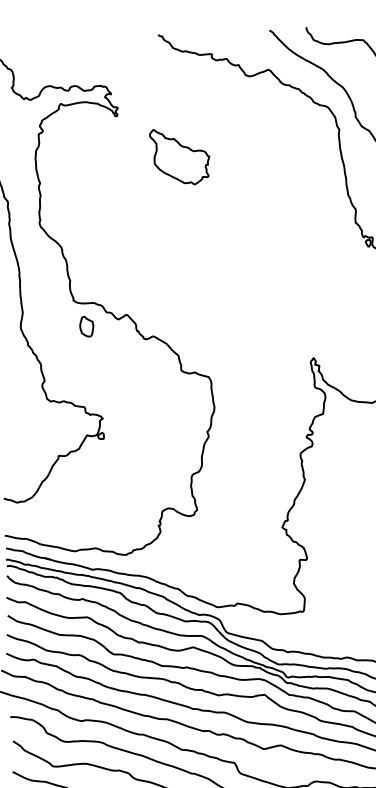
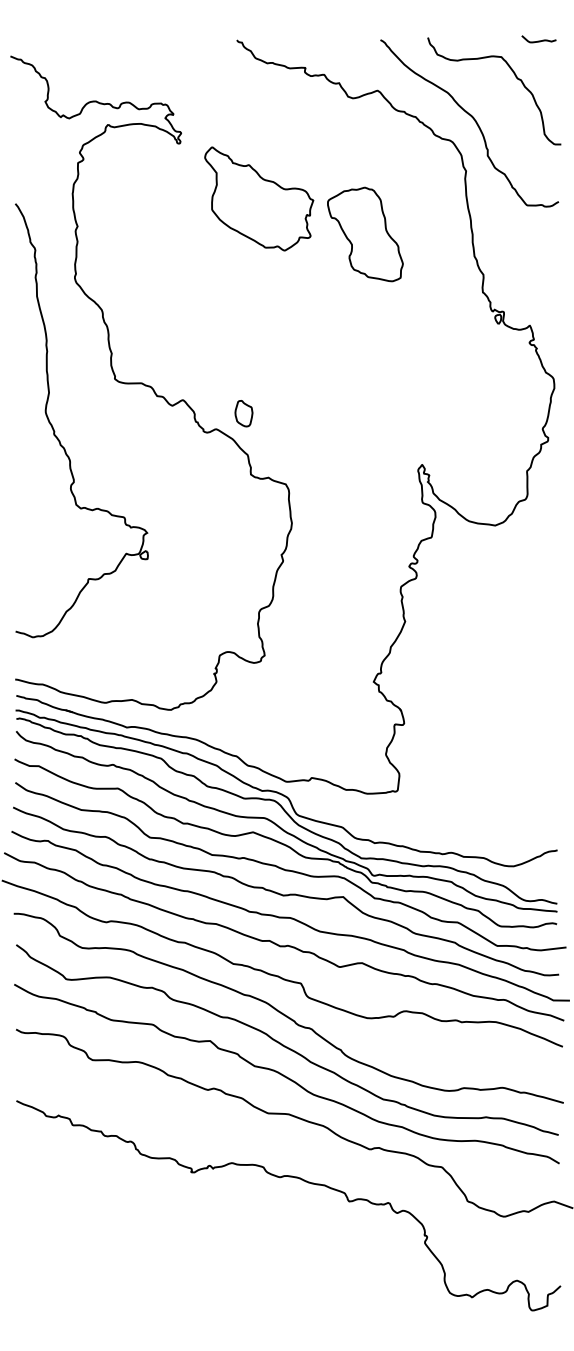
part: (180, 156) -> (259, 198), size x1.43
part: (263, 181) -> (365, 234), added
part: (86, 326) -> (243, 413), moved

